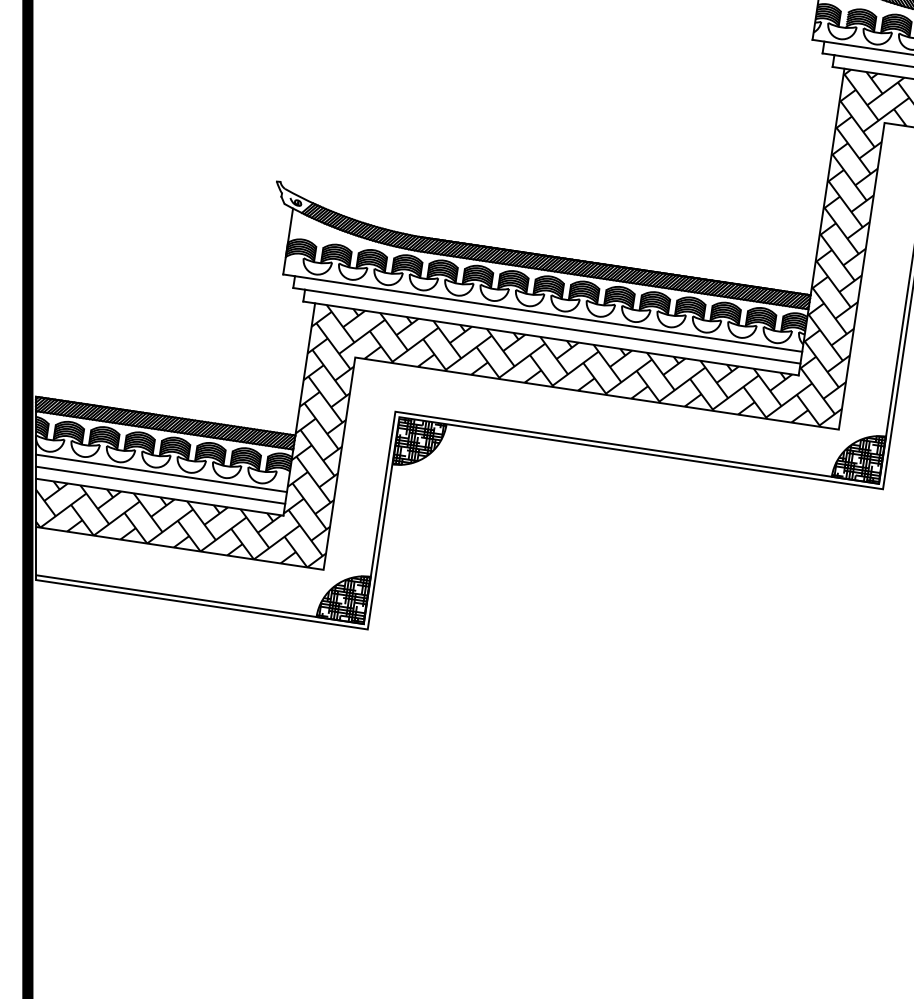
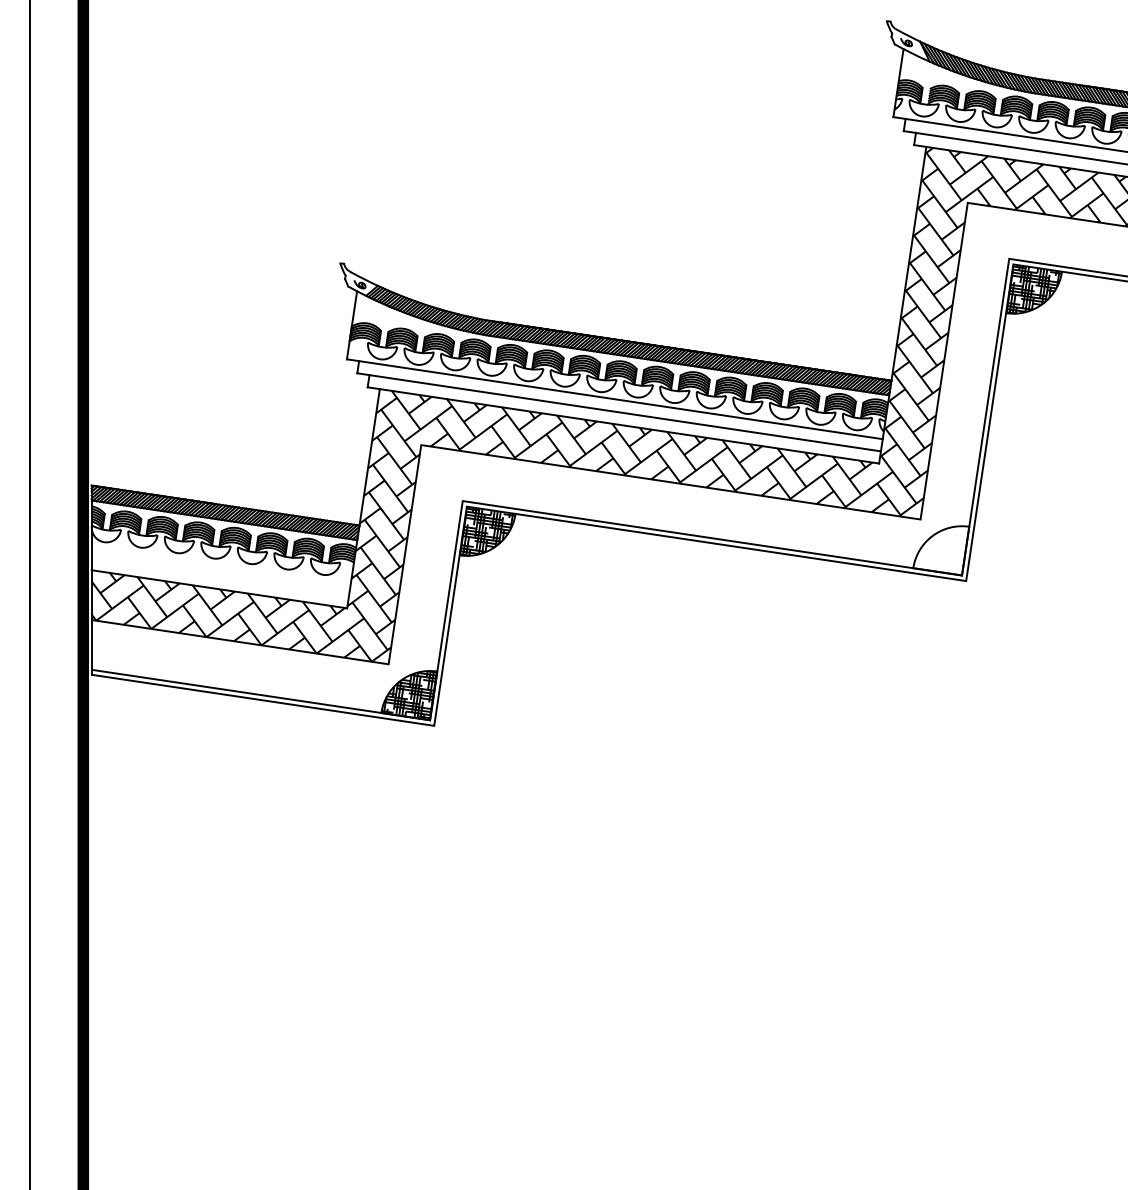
hatch: (858, 459) -> (940, 550), removed
line: (160, 473) -> (220, 564), removed
line: (160, 484) -> (220, 576), removed

